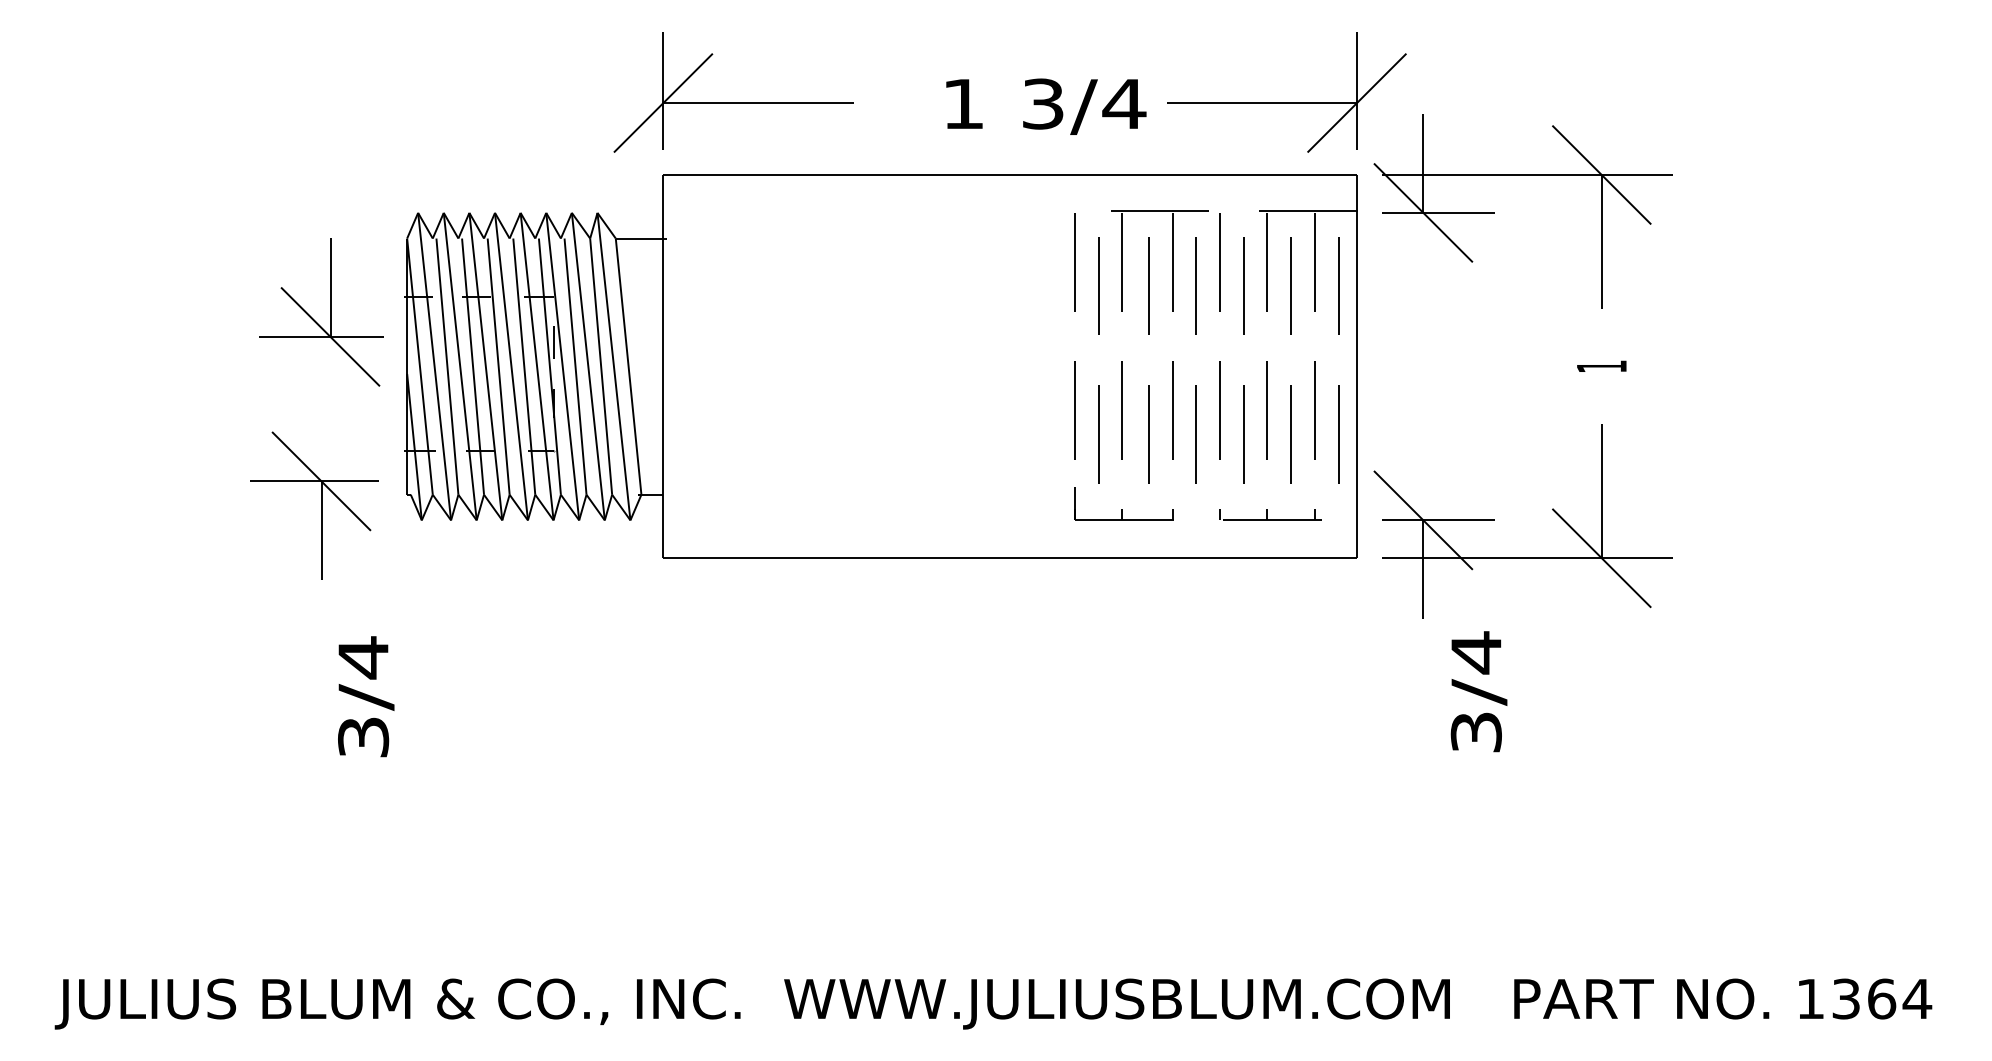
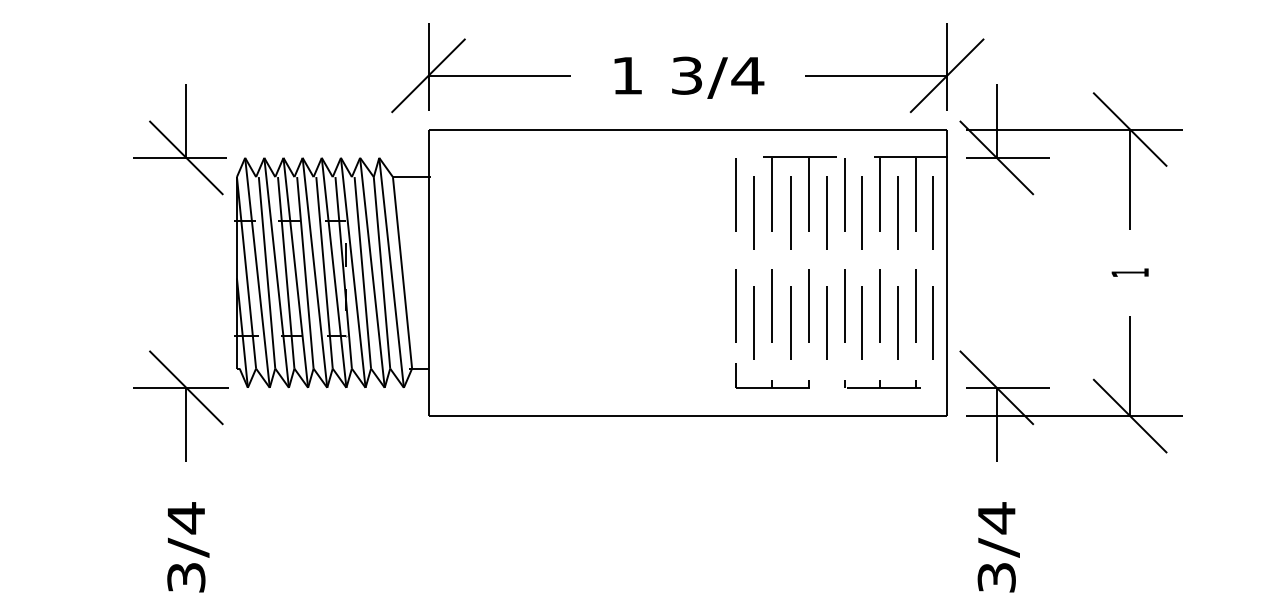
text: (1046, 106) -> (689, 77), moved
part: (330, 312) -> (186, 139), moved
part: (321, 505) -> (186, 405), moved
text: (1478, 691) -> (998, 547), moved
text: (366, 696) -> (188, 547), moved

